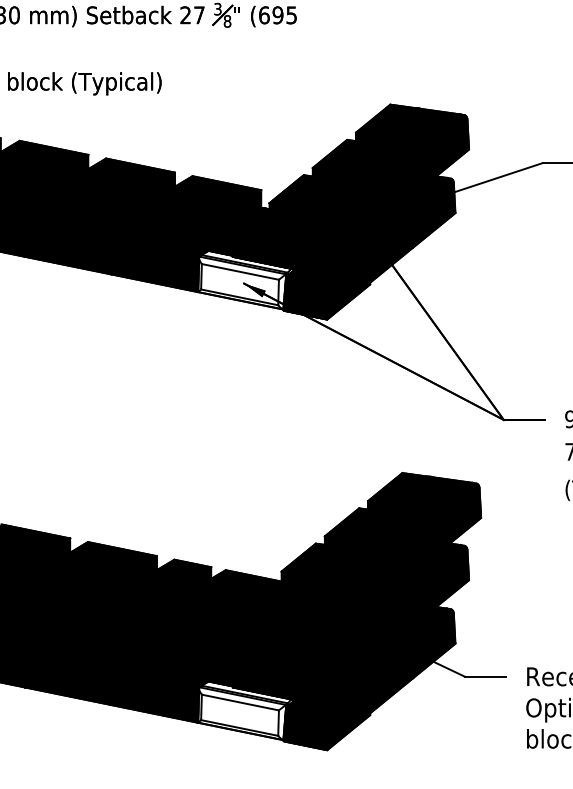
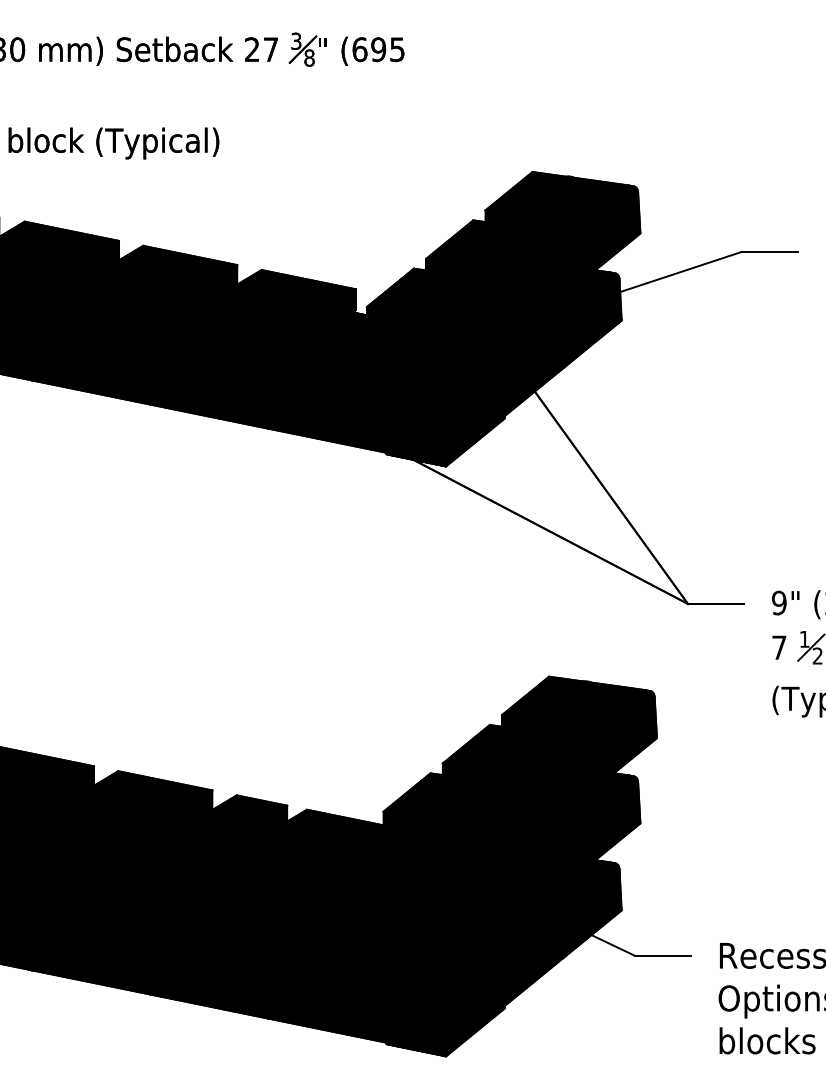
fill: (246, 280) -> (335, 412), added
fill: (246, 710) -> (335, 1002), added

